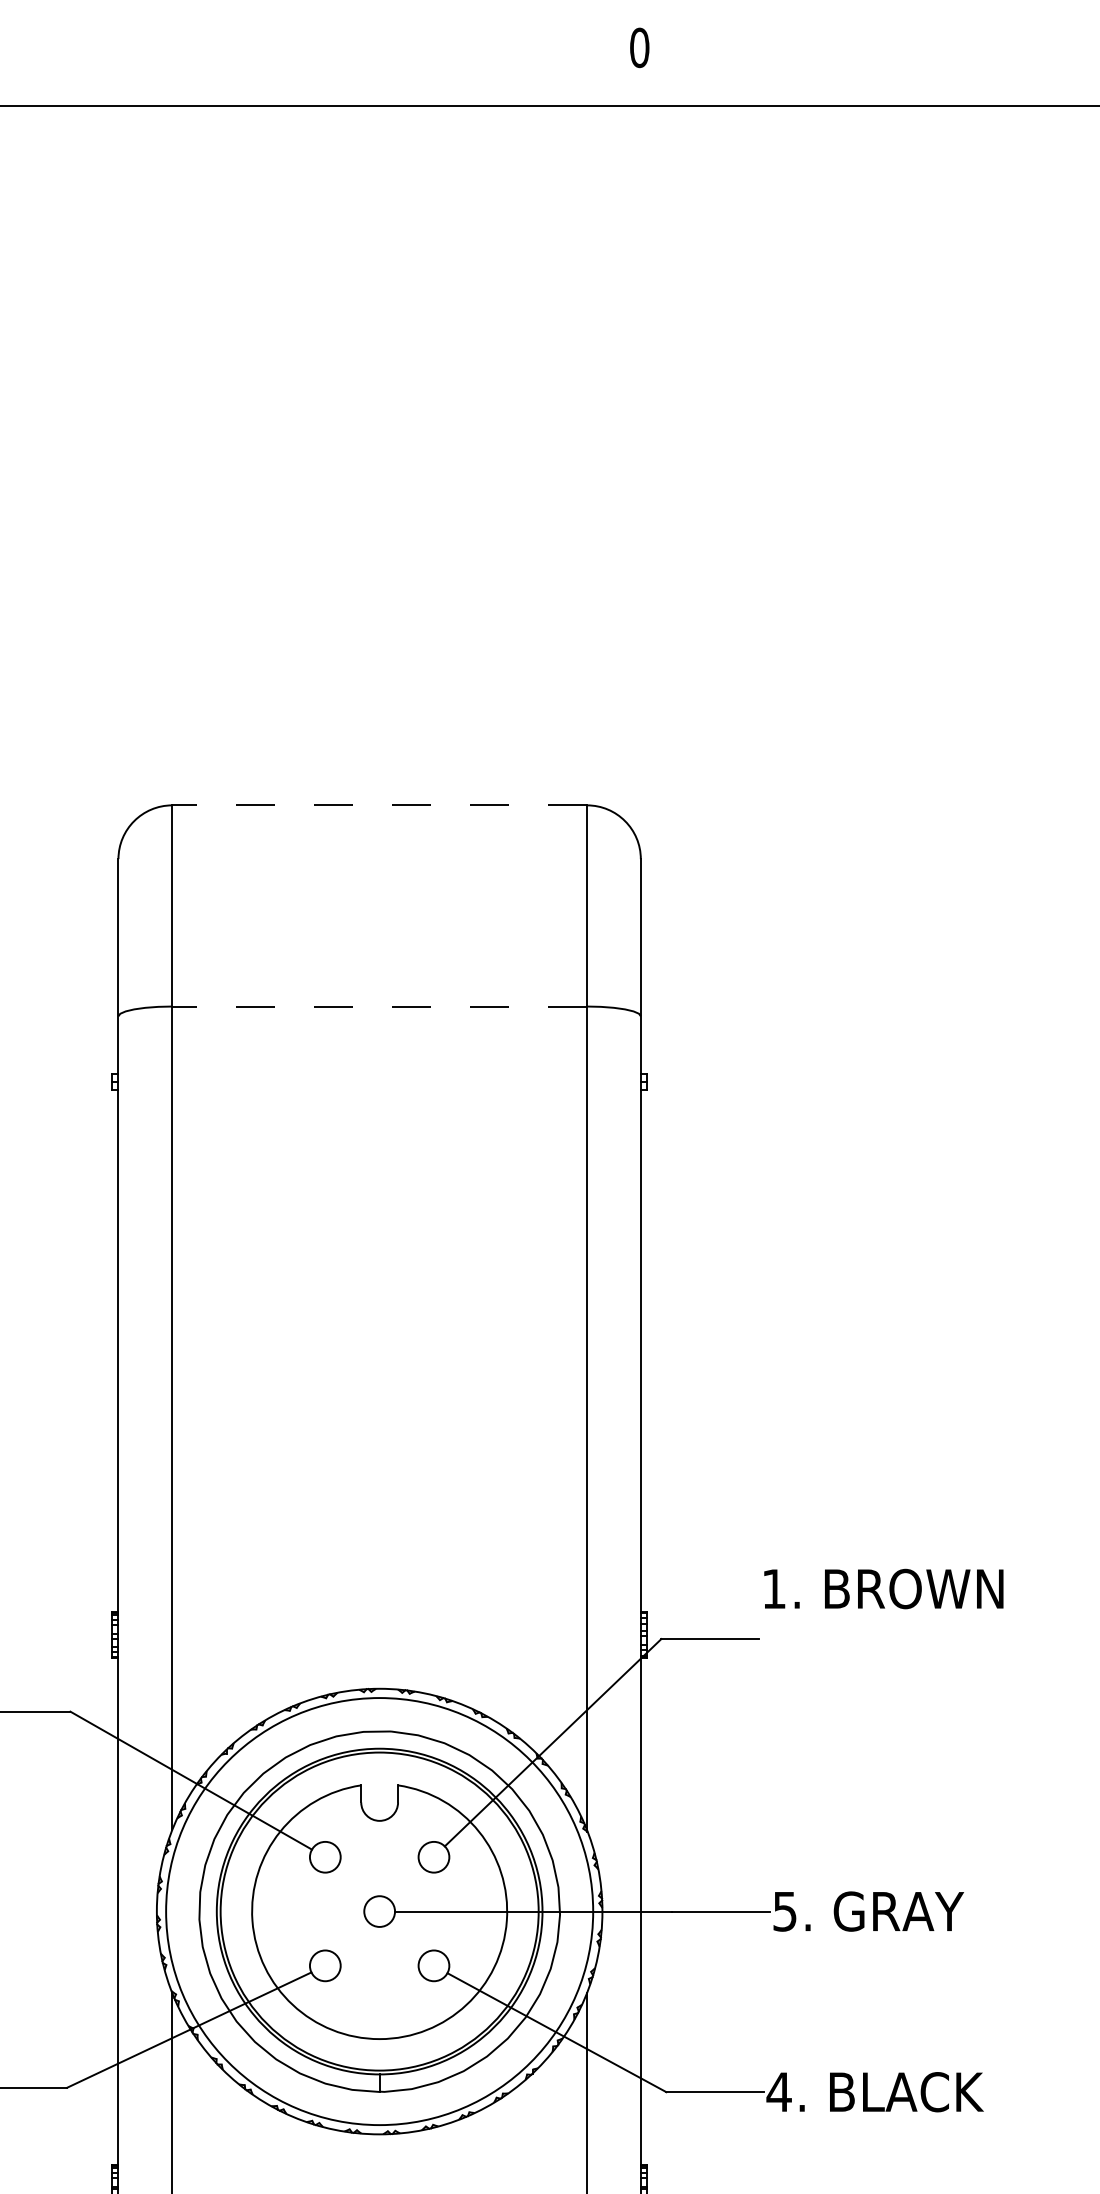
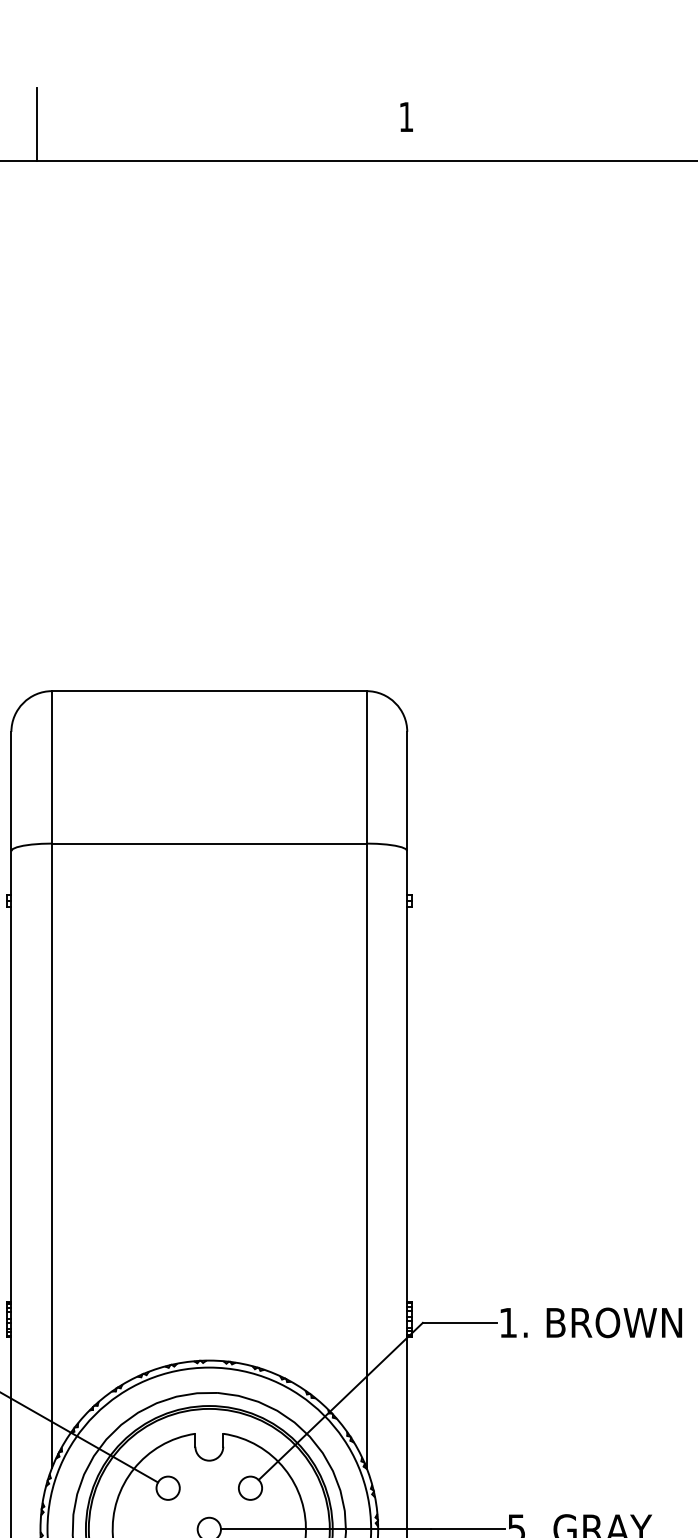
text: (639, 47) -> (406, 116), 0 -> 1
line: (151, 57) -> (36, 124), added
line: (379, 805) -> (209, 691), dashed -> solid
line: (379, 1006) -> (209, 843), dashed -> solid
text: (883, 1588) -> (591, 1322), moved

